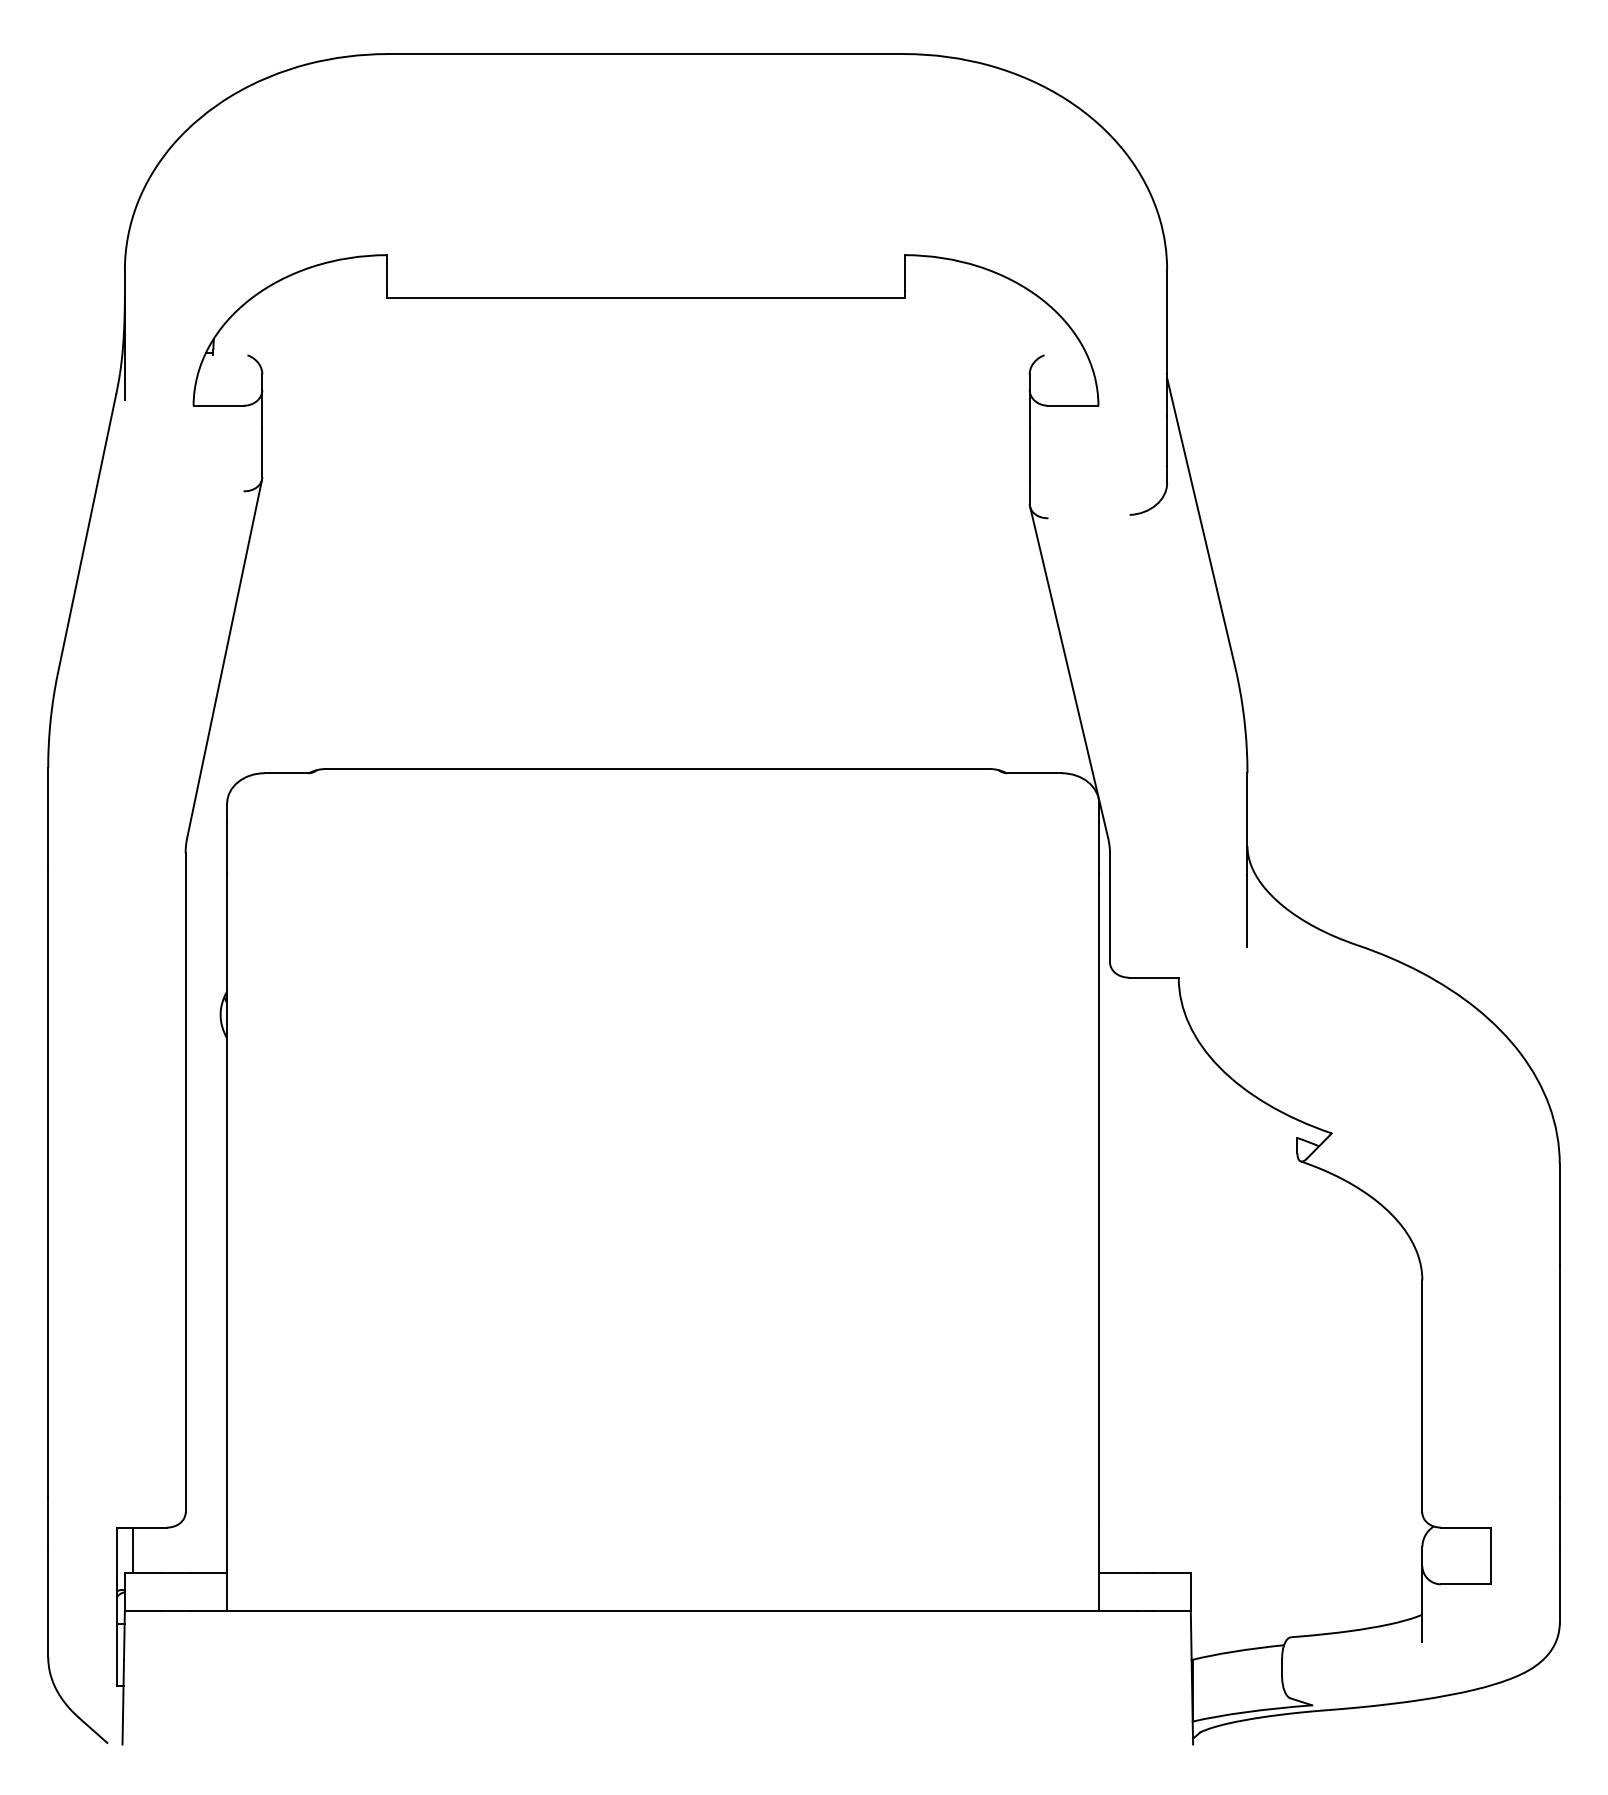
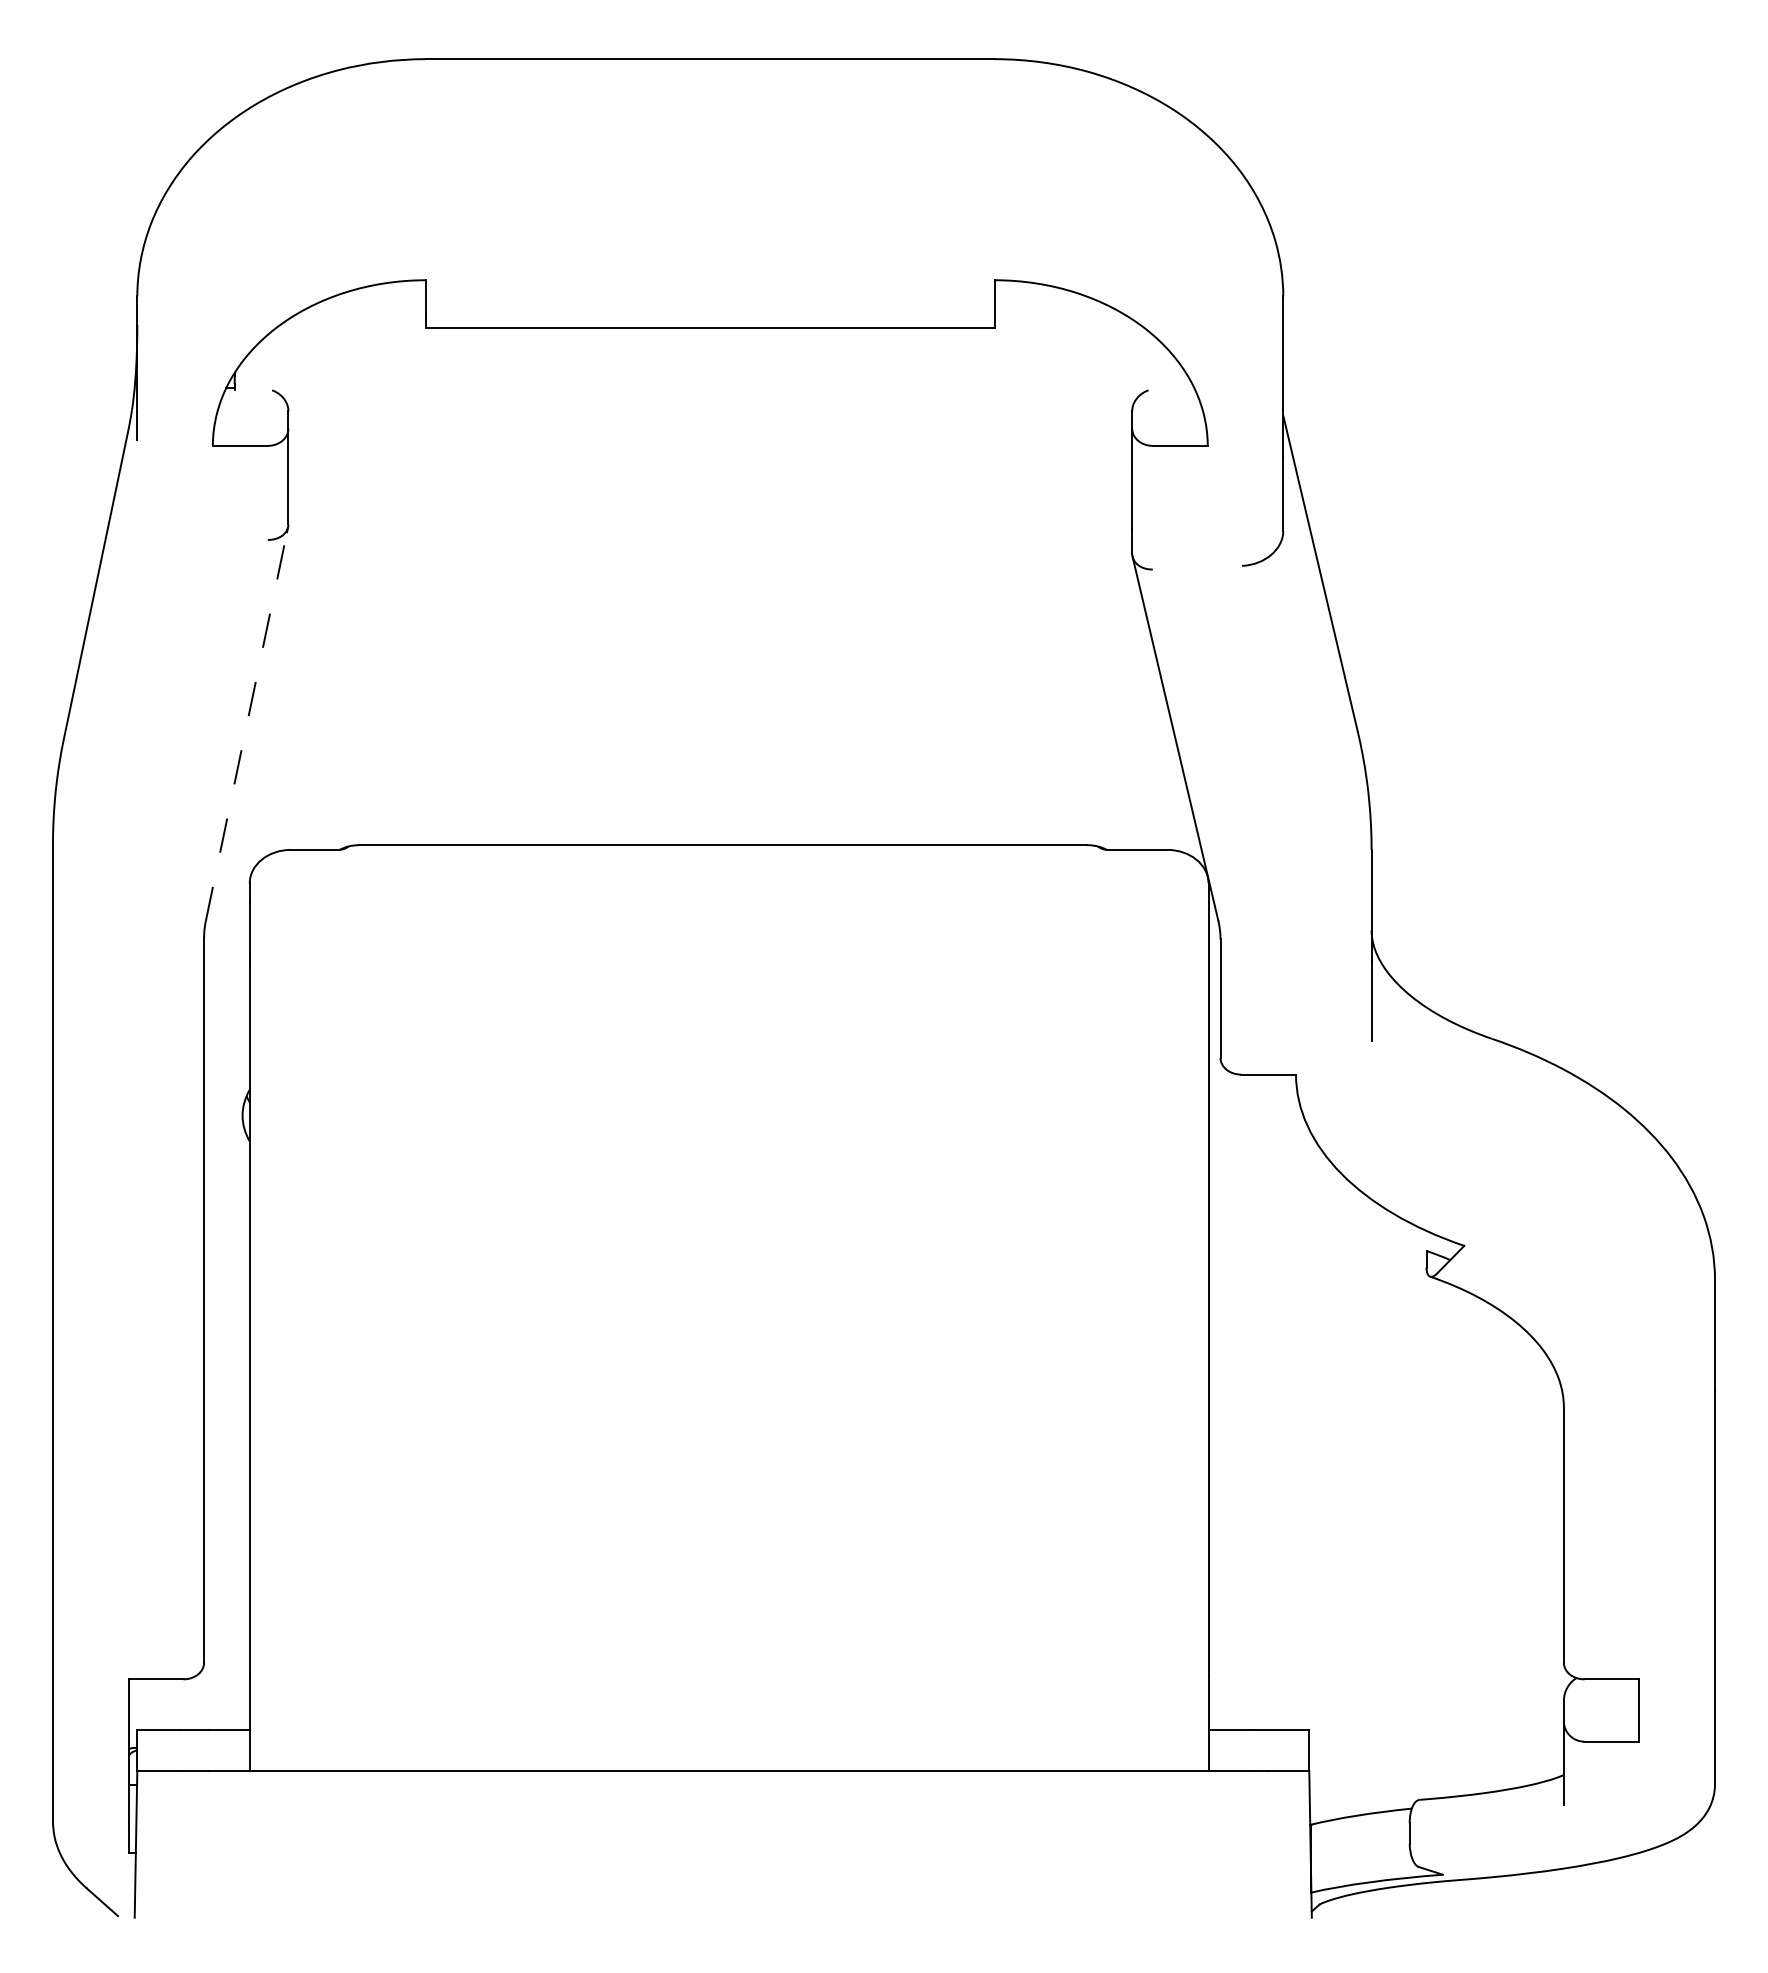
line: (224, 661) -> (246, 726), solid -> dashed
line: (133, 1550) -> (146, 1704), removed

